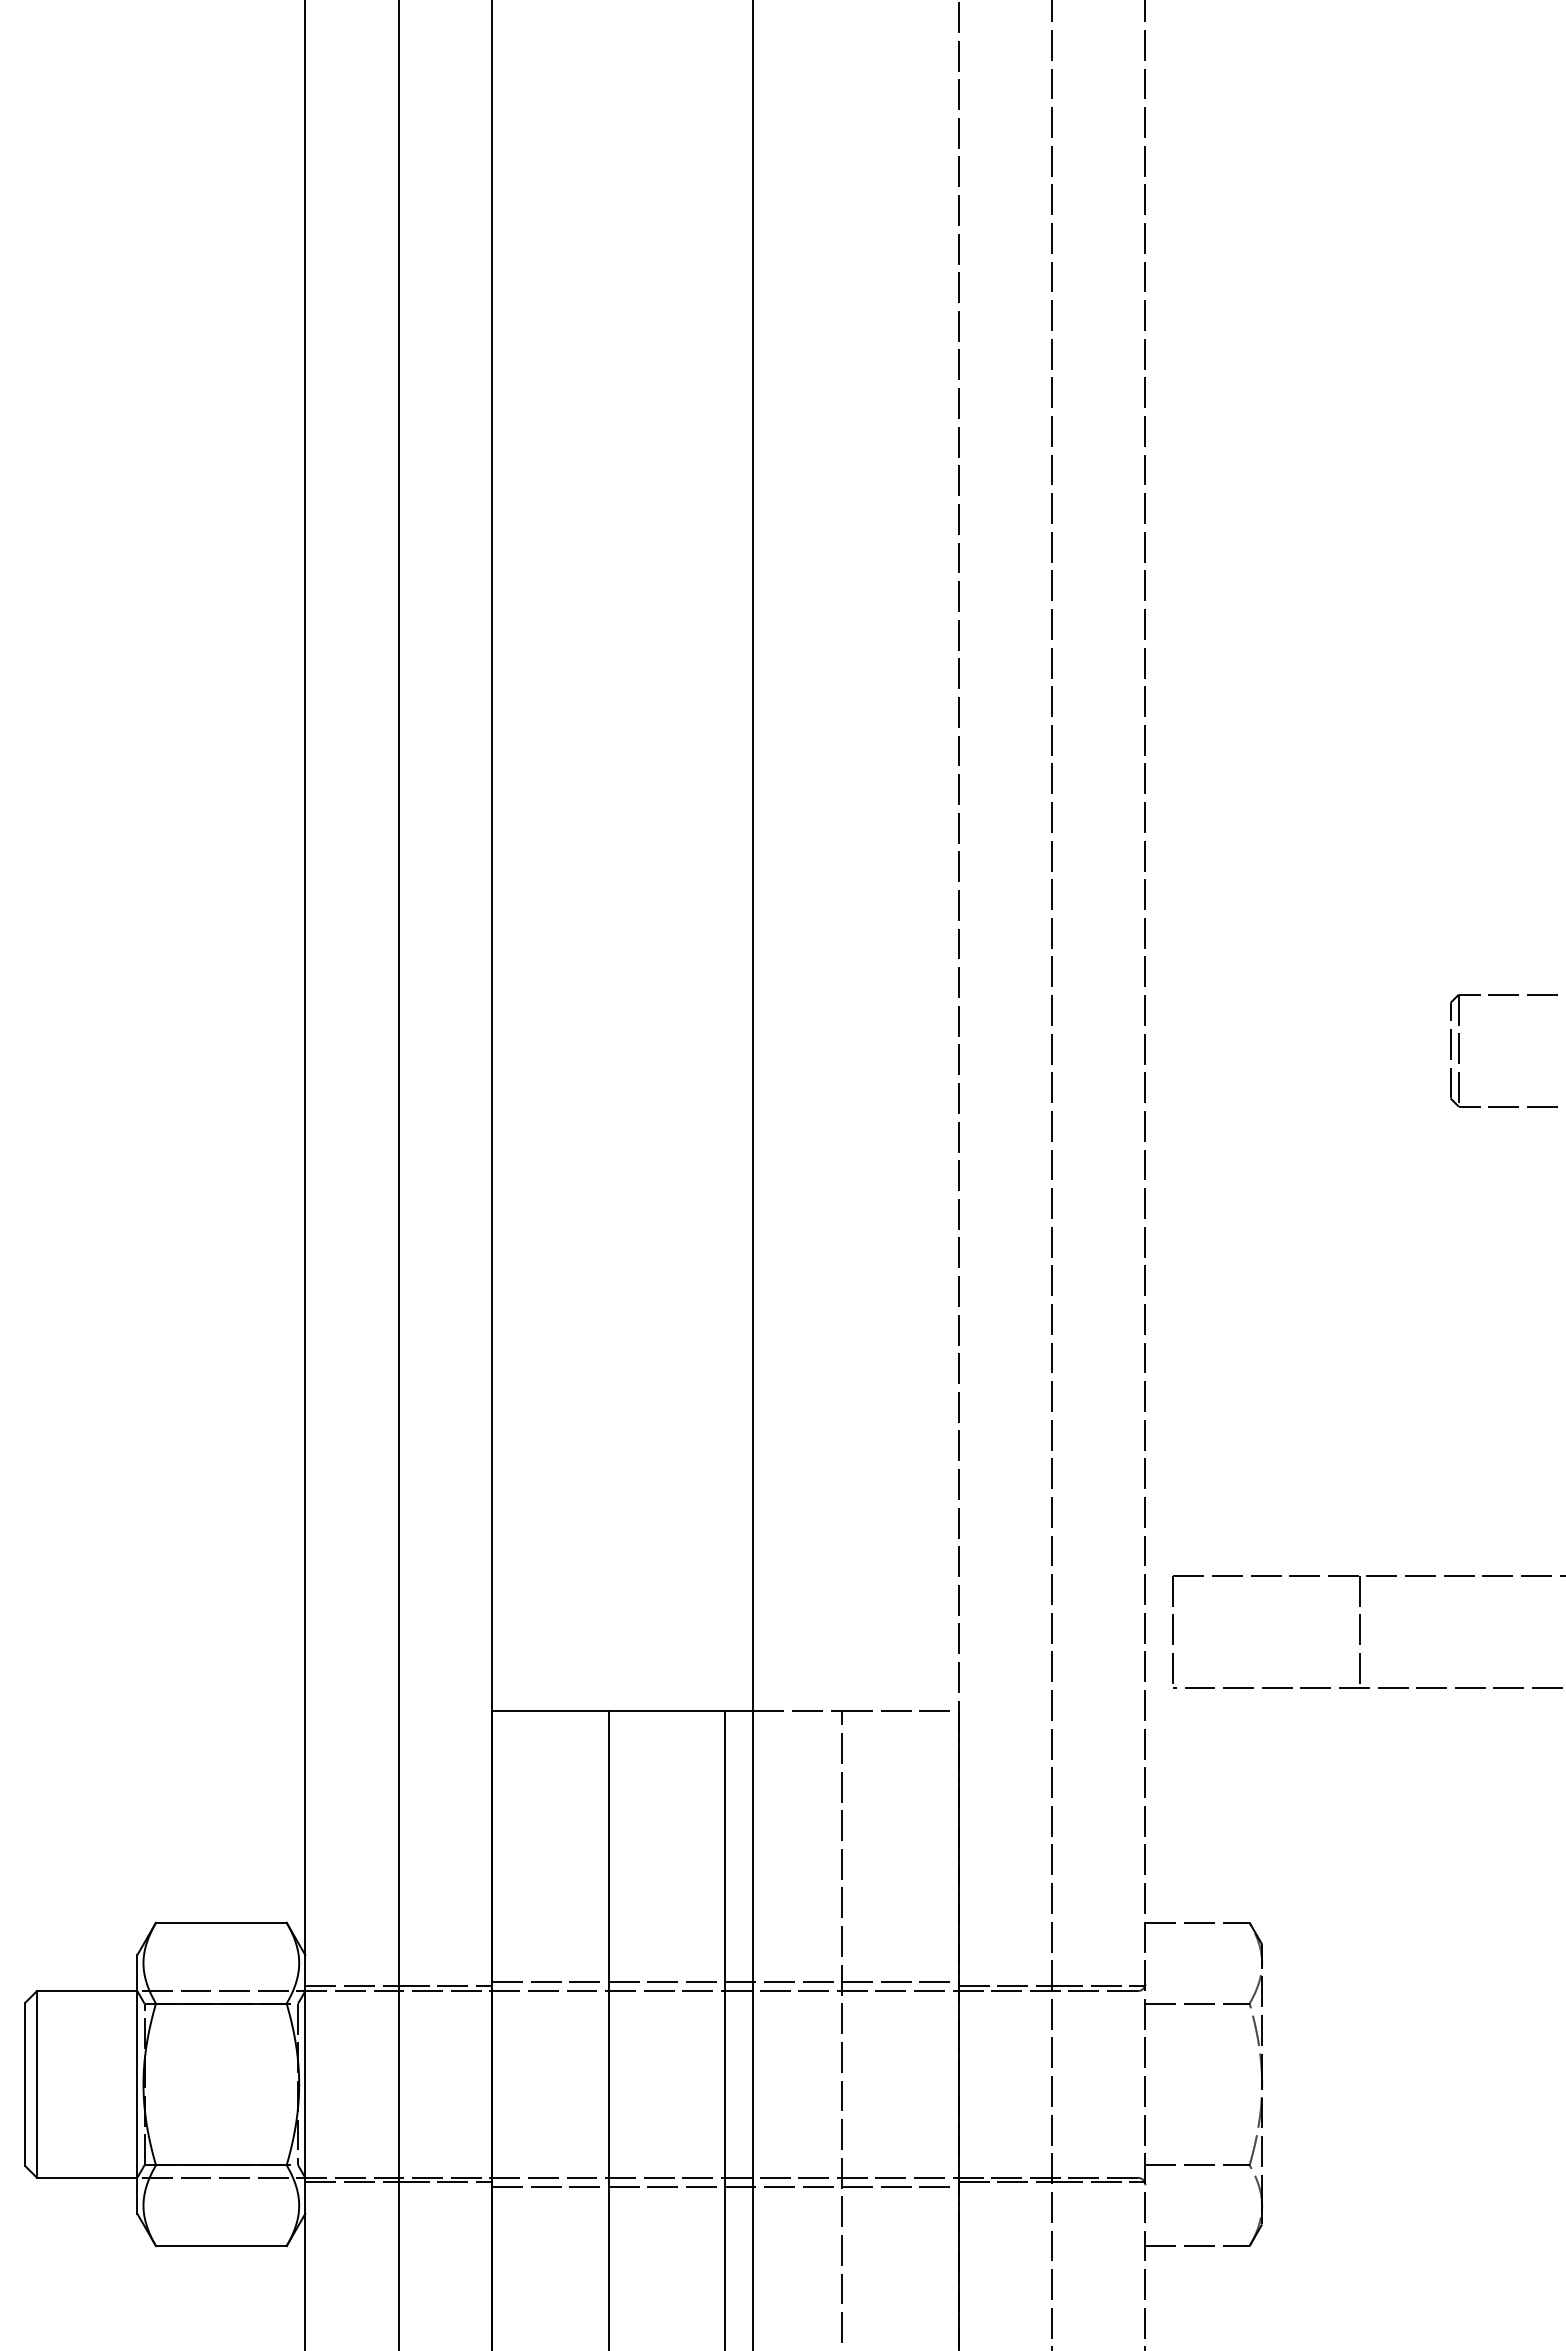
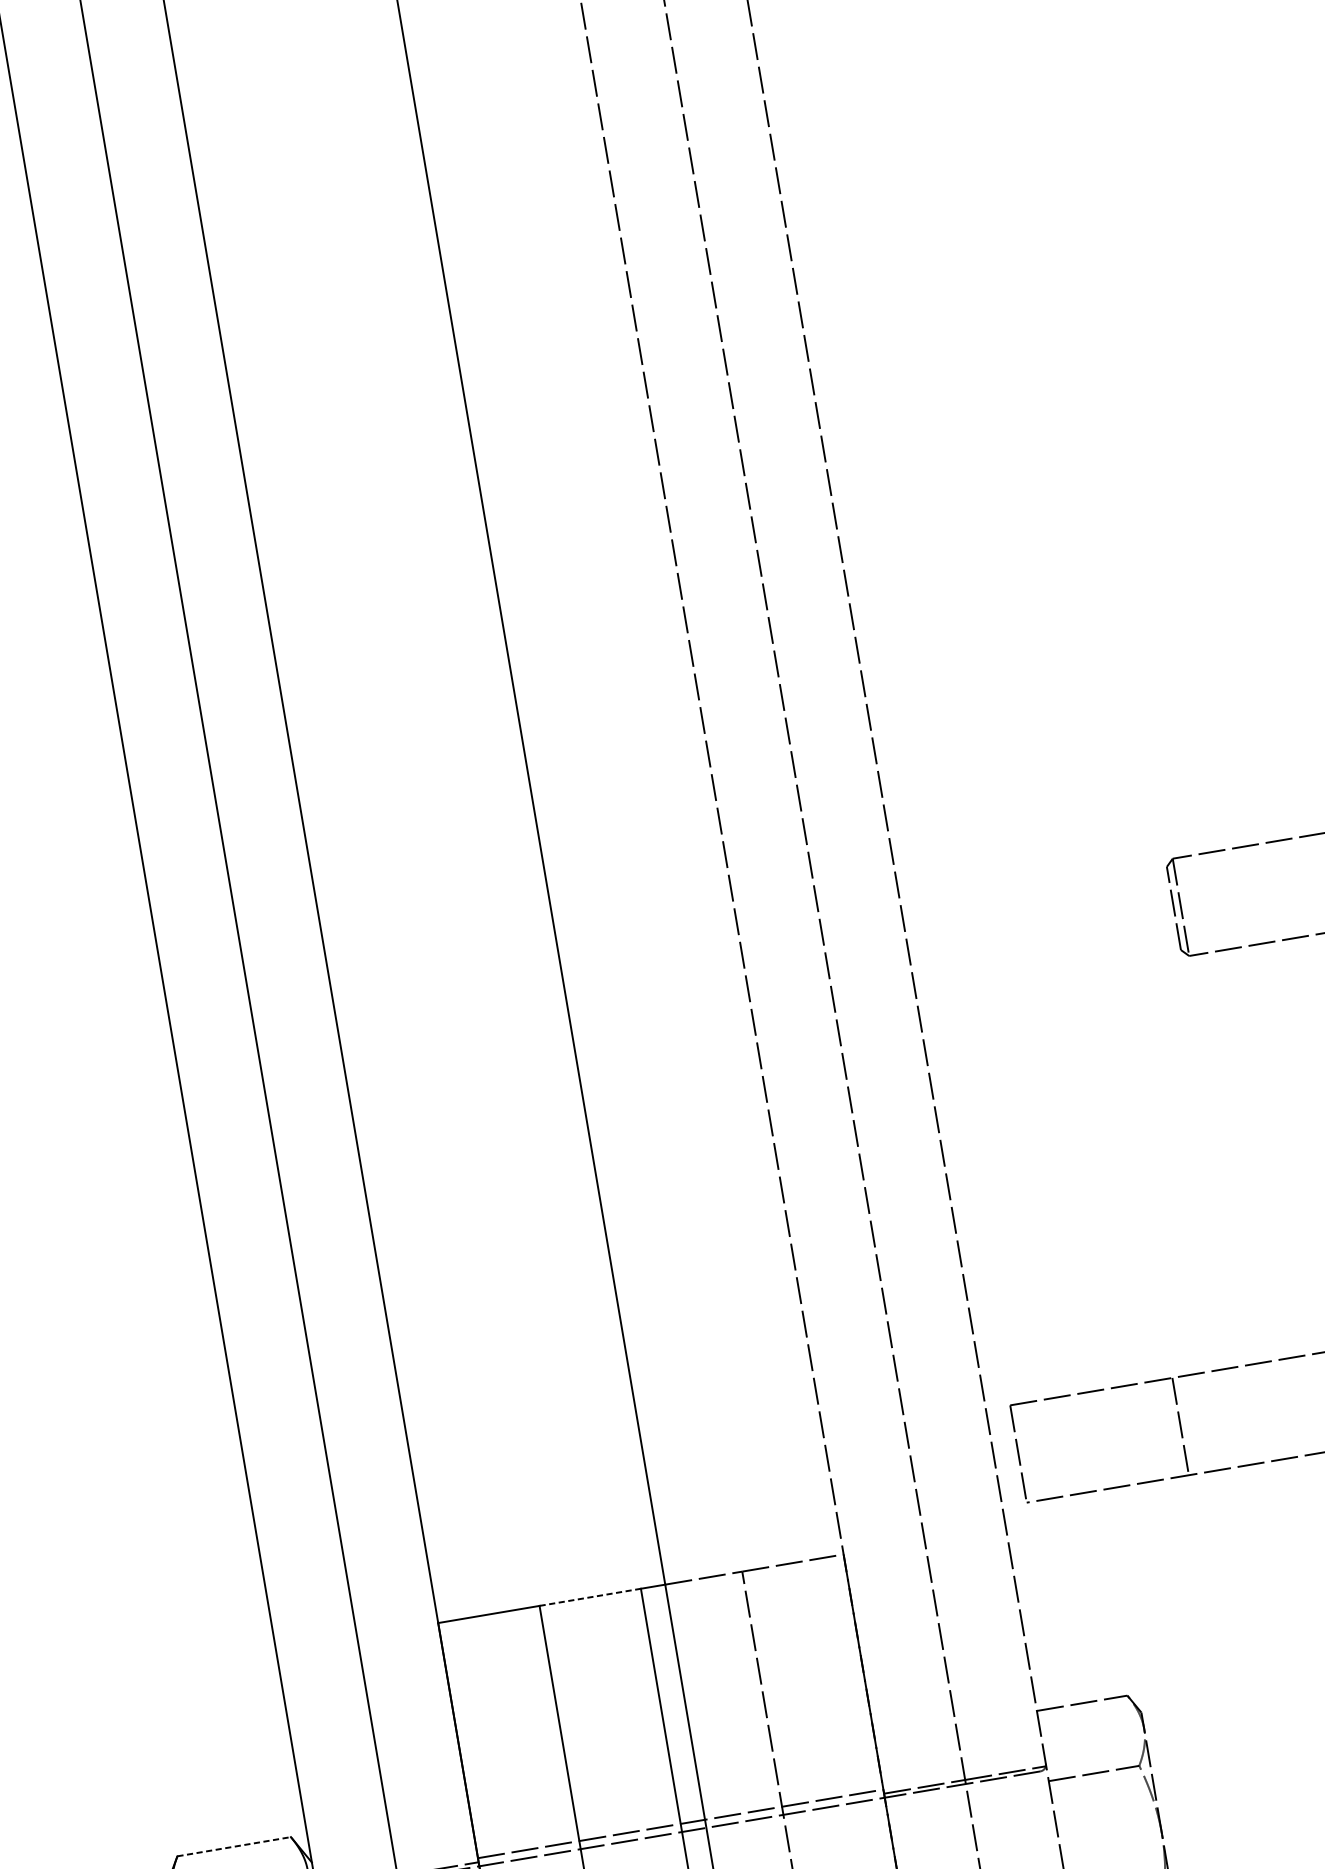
line: (667, 1711) -> (590, 1597), solid -> dashed
line: (221, 1922) -> (234, 1846), solid -> dashed

